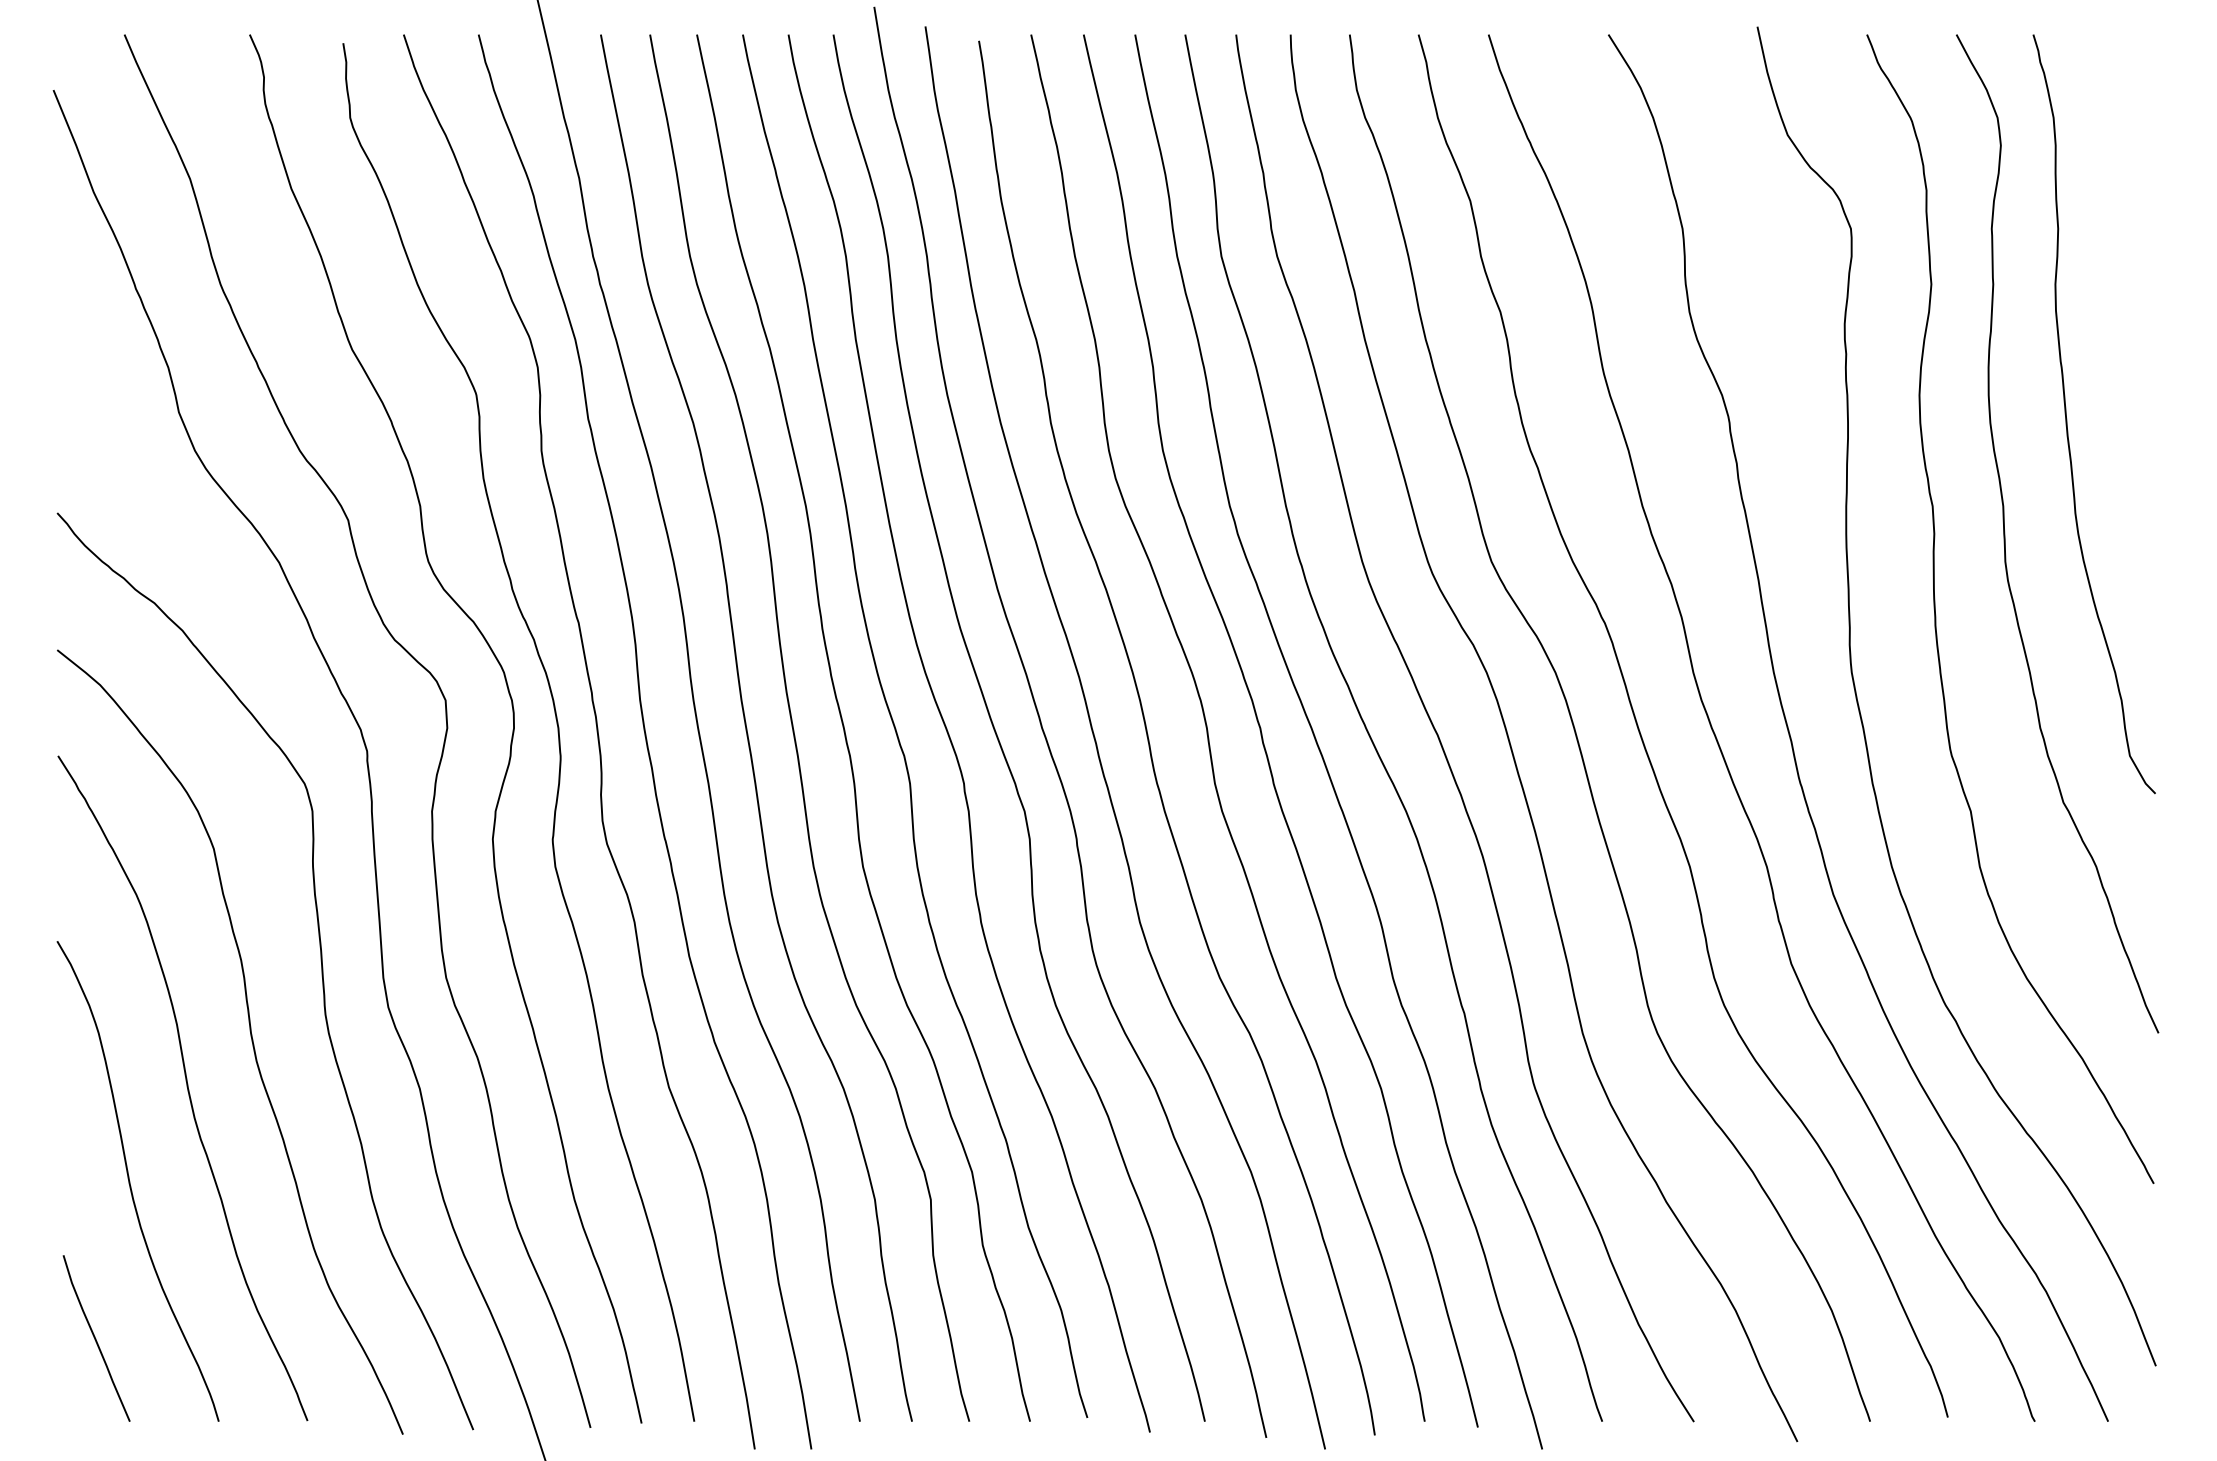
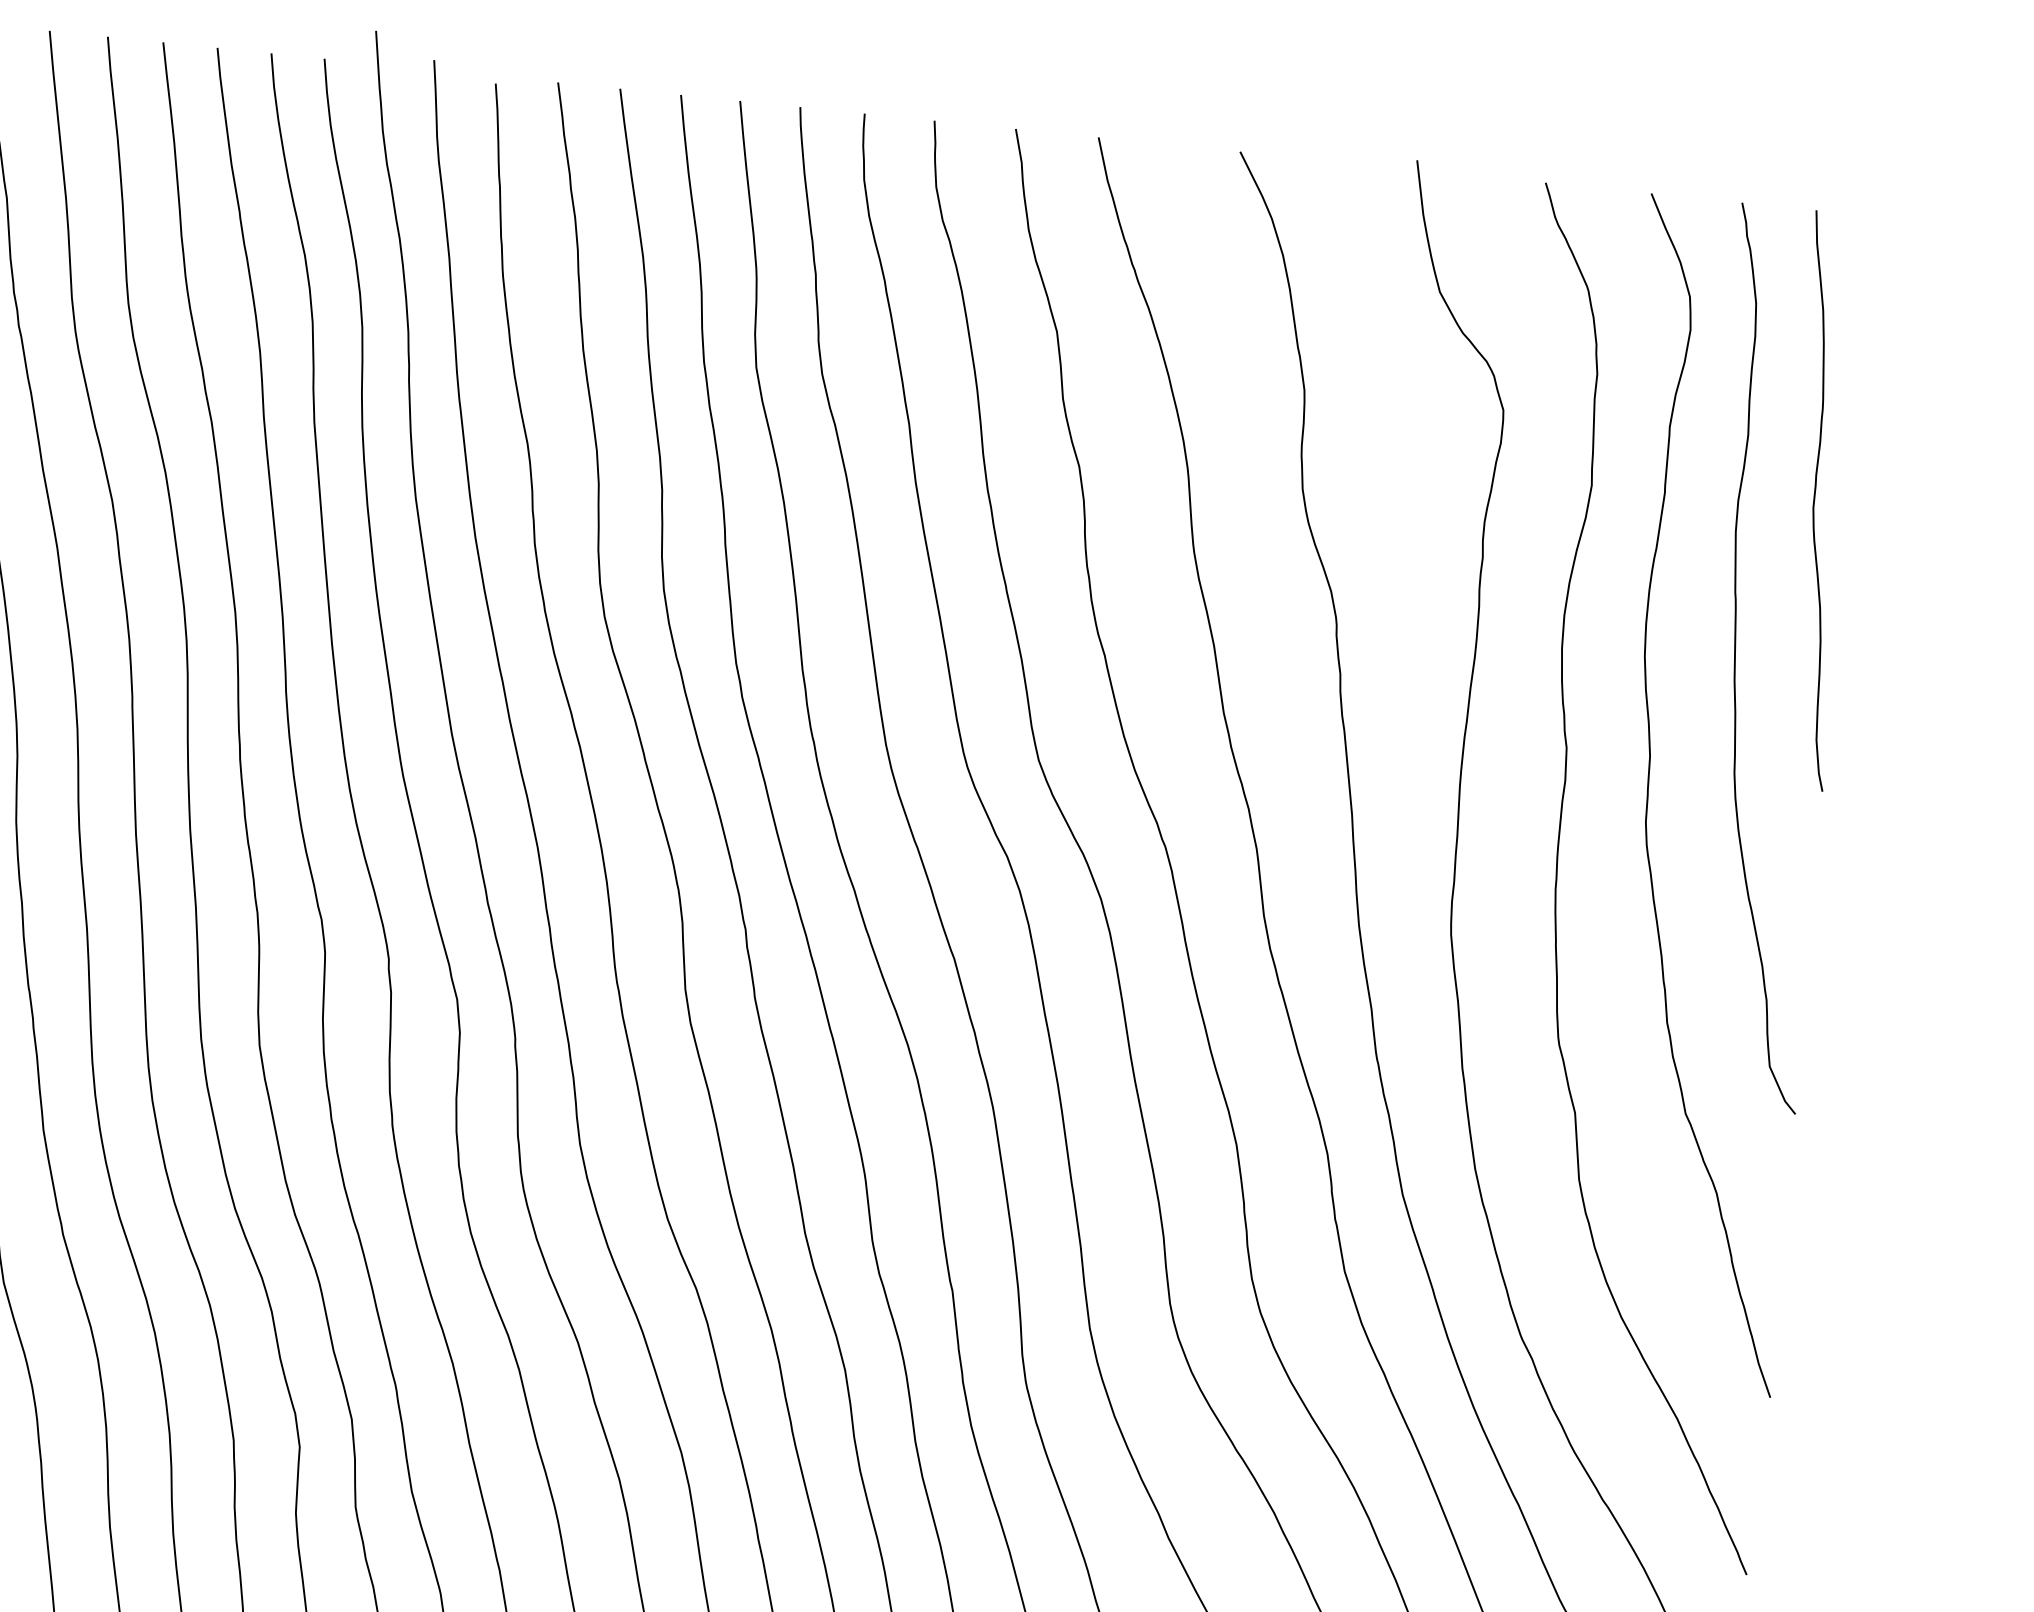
curve: (2119, 277) -> (1814, 500), added

